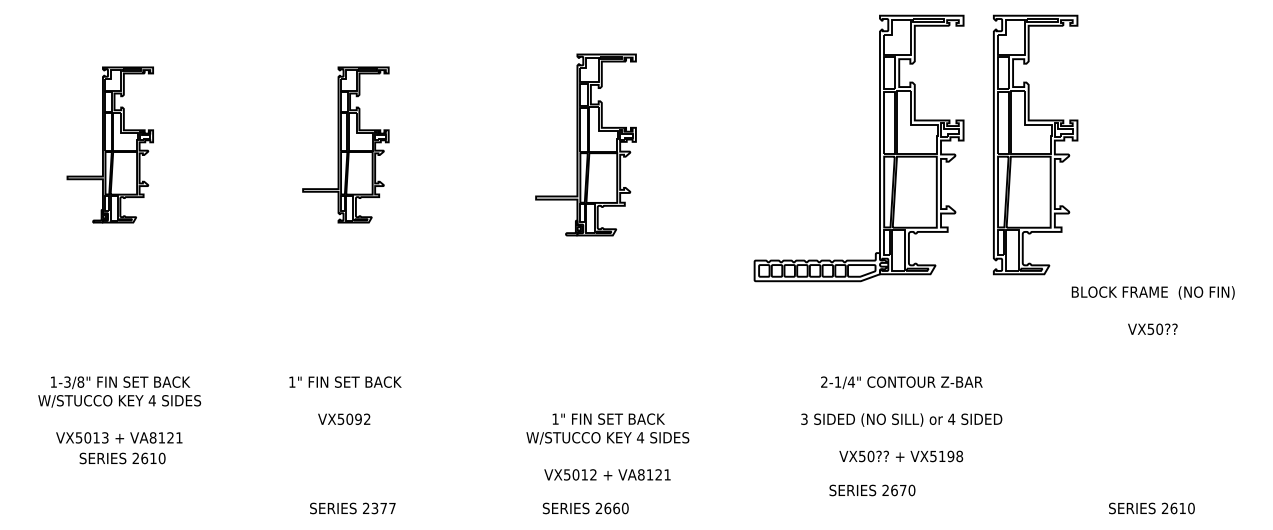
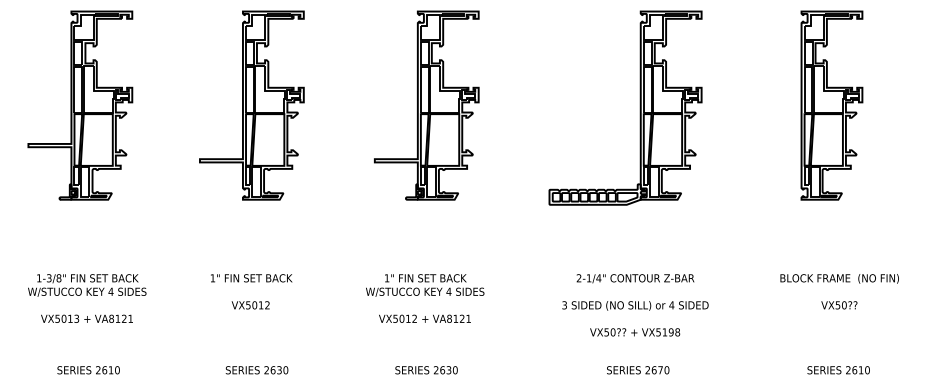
part: (110, 144) -> (80, 105), size x1.67
part: (345, 144) -> (251, 105), size x1.67
part: (585, 144) -> (426, 105), size x1.43
part: (1035, 144) -> (831, 105), moved
text: (1152, 310) -> (839, 291), moved
text: (358, 418) -> (261, 304), VX5092 -> VX5012
text: (901, 419) -> (635, 305), moved
text: (607, 446) -> (424, 298), moved
text: (122, 458) -> (88, 370), moved
text: (872, 490) -> (638, 370), moved
text: (383, 508) -> (279, 370), 2377 -> 2630
text: (616, 508) -> (448, 370), 2660 -> 2630

